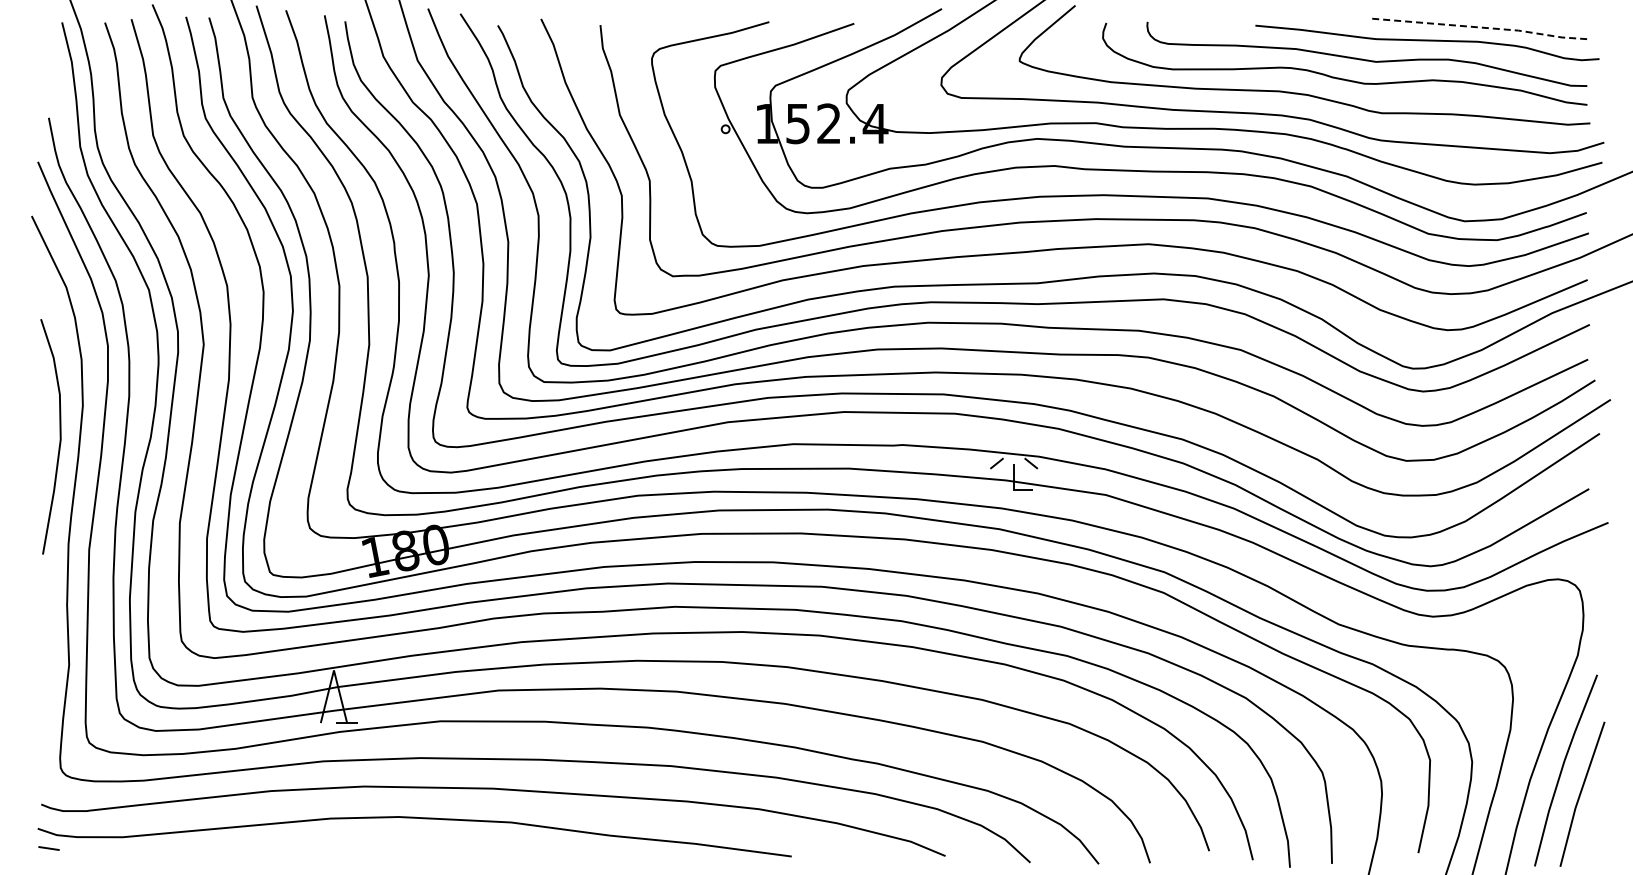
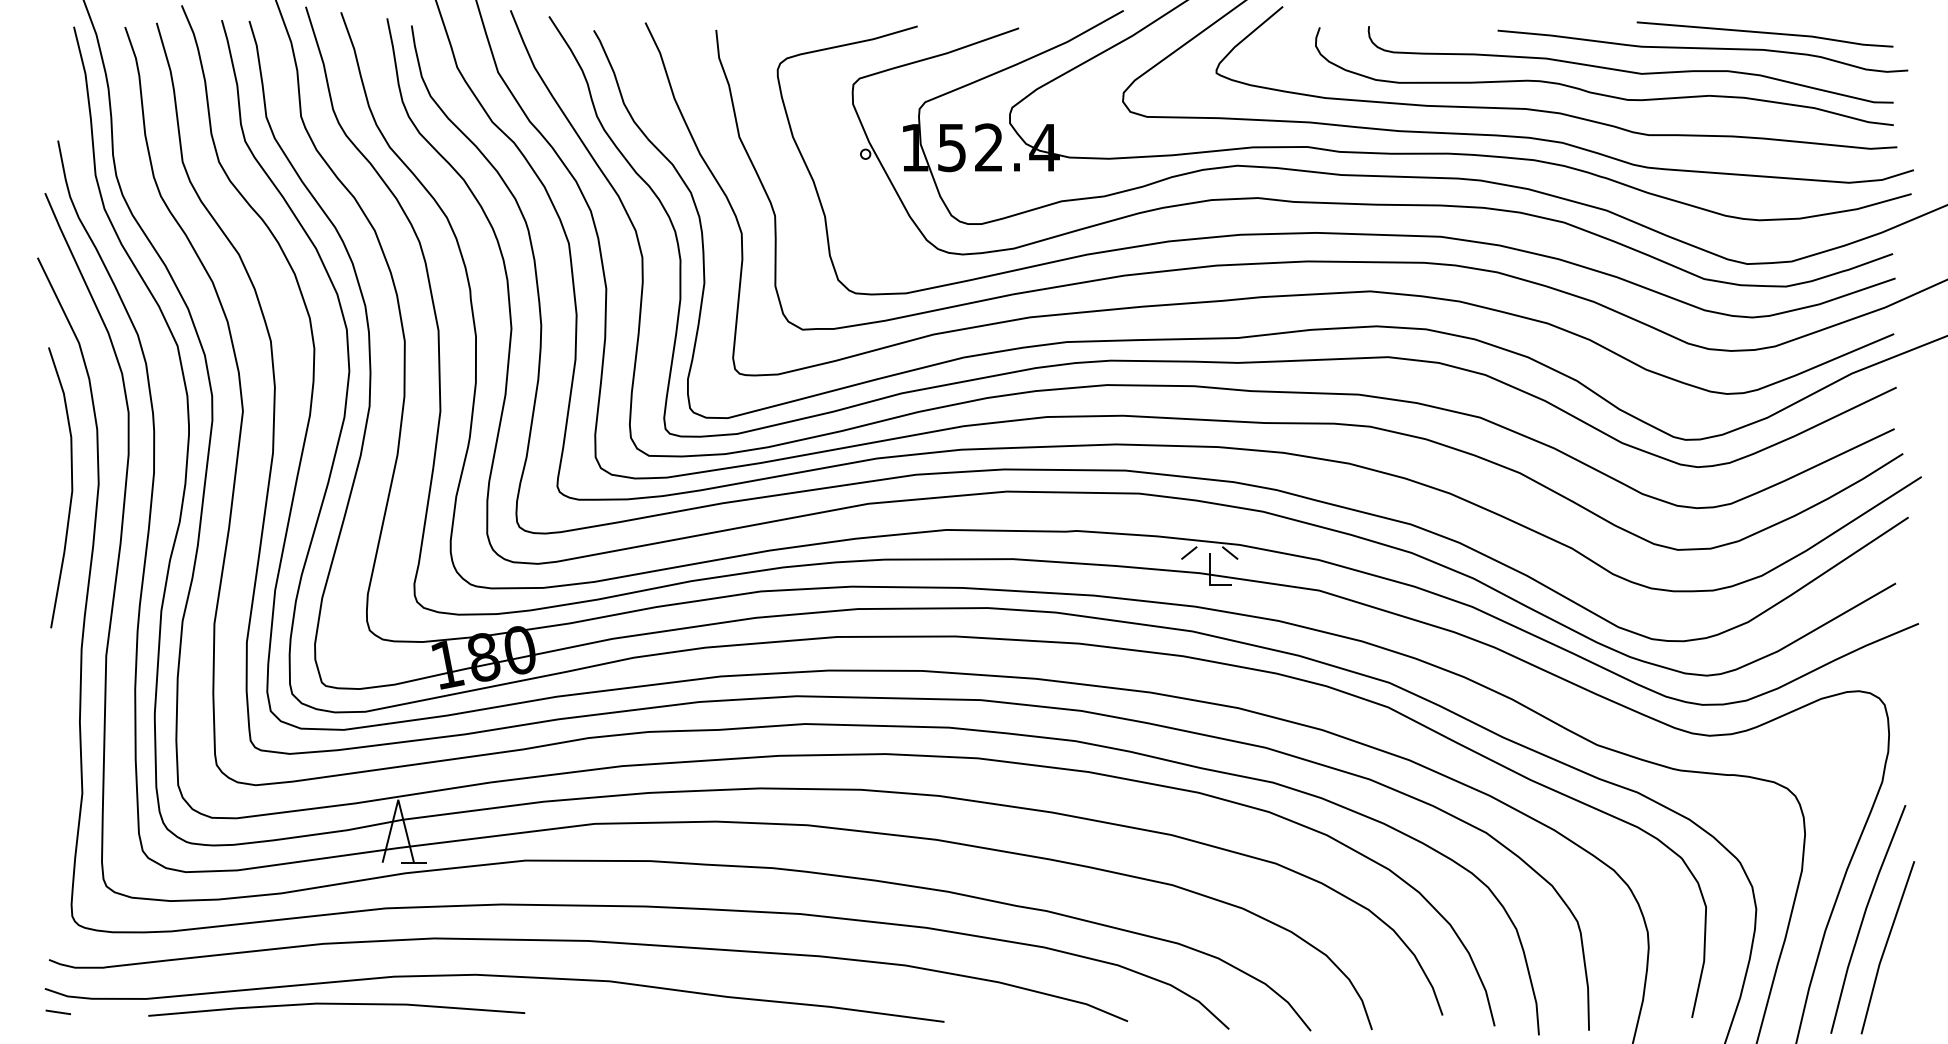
line: (1481, 27) -> (1767, 32), dashed -> solid
curve: (59, 436) -> (70, 487), moved
line: (282, 842) -> (336, 1005), added

